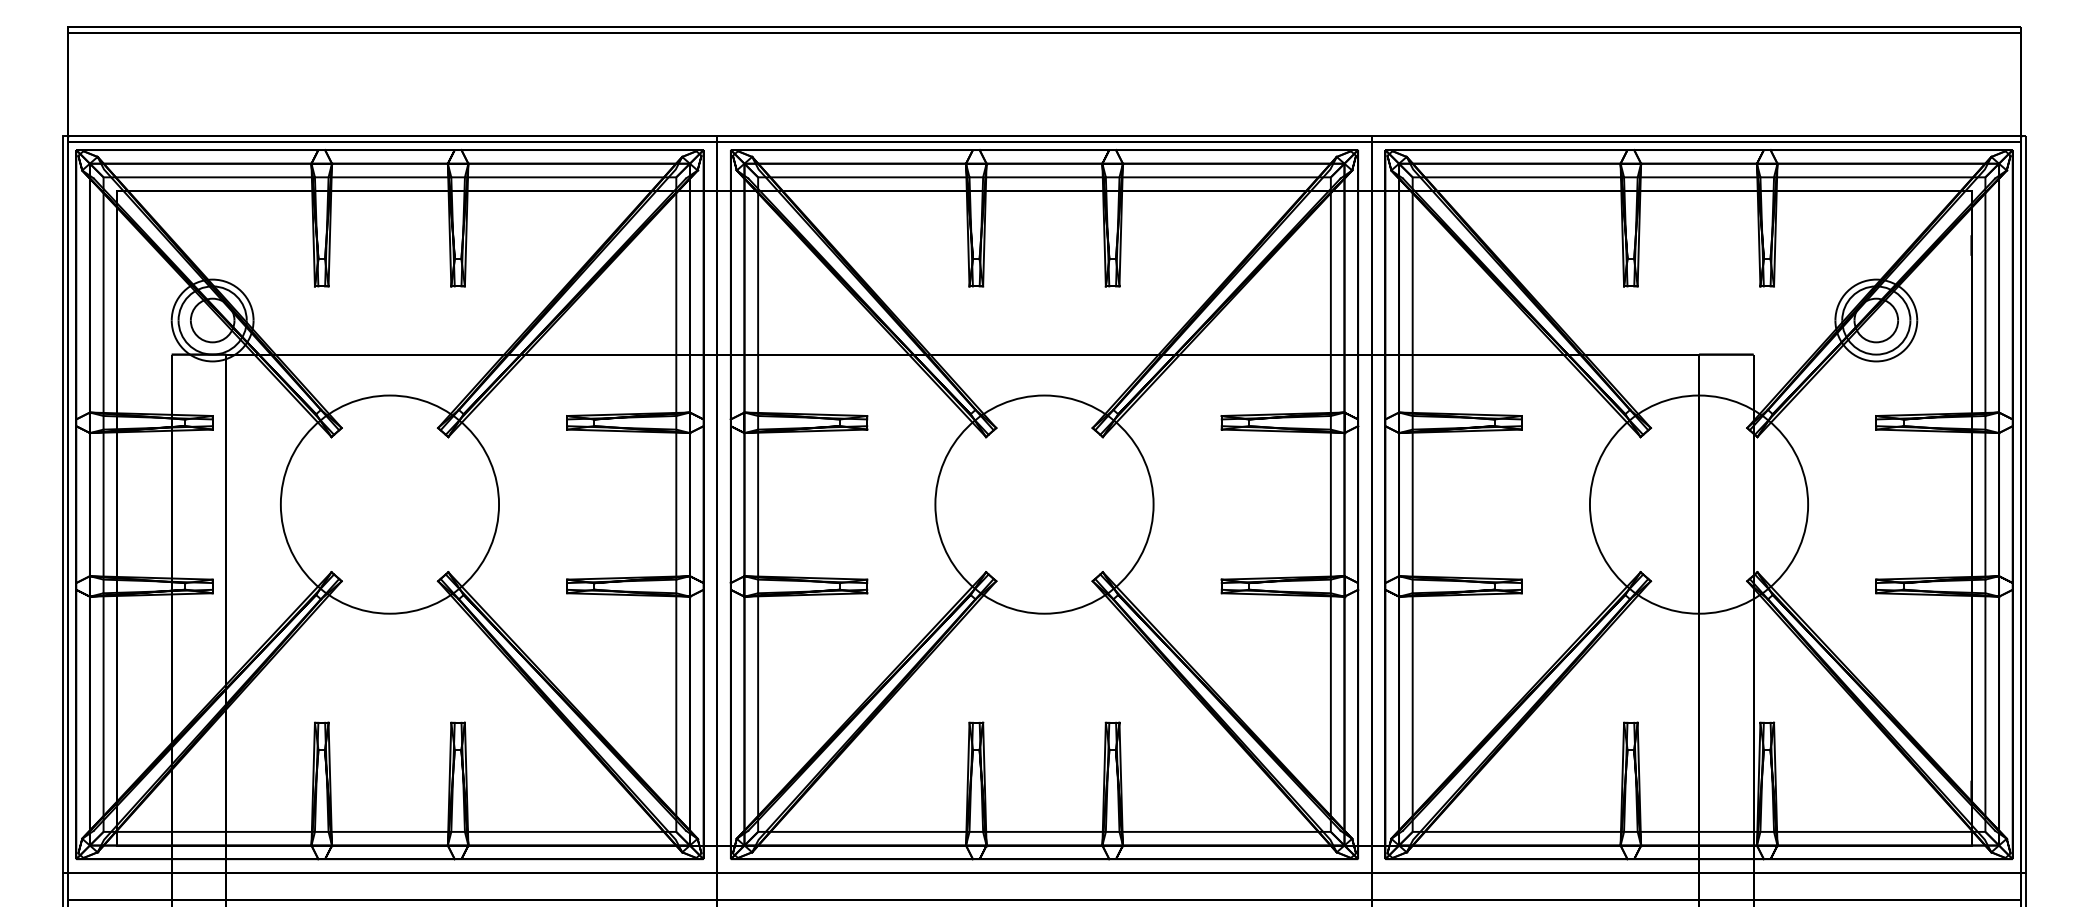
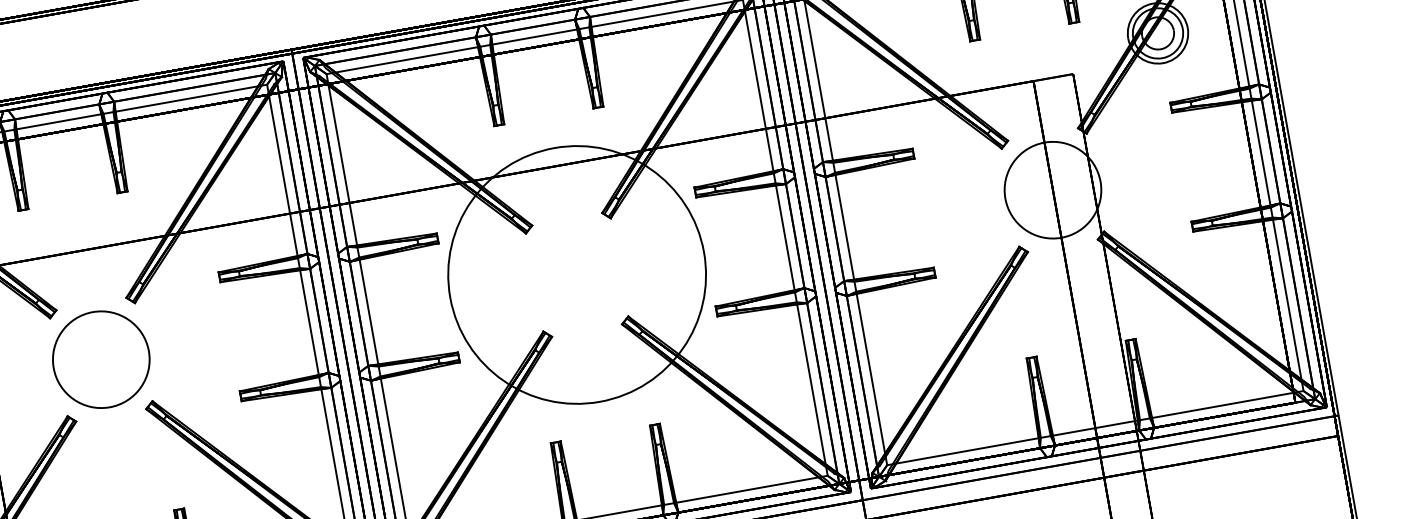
circle: (389, 504) -> (100, 359), size x0.6
circle: (1044, 504) -> (577, 274), size x1.6
circle: (1698, 504) -> (1052, 190), size x0.6

